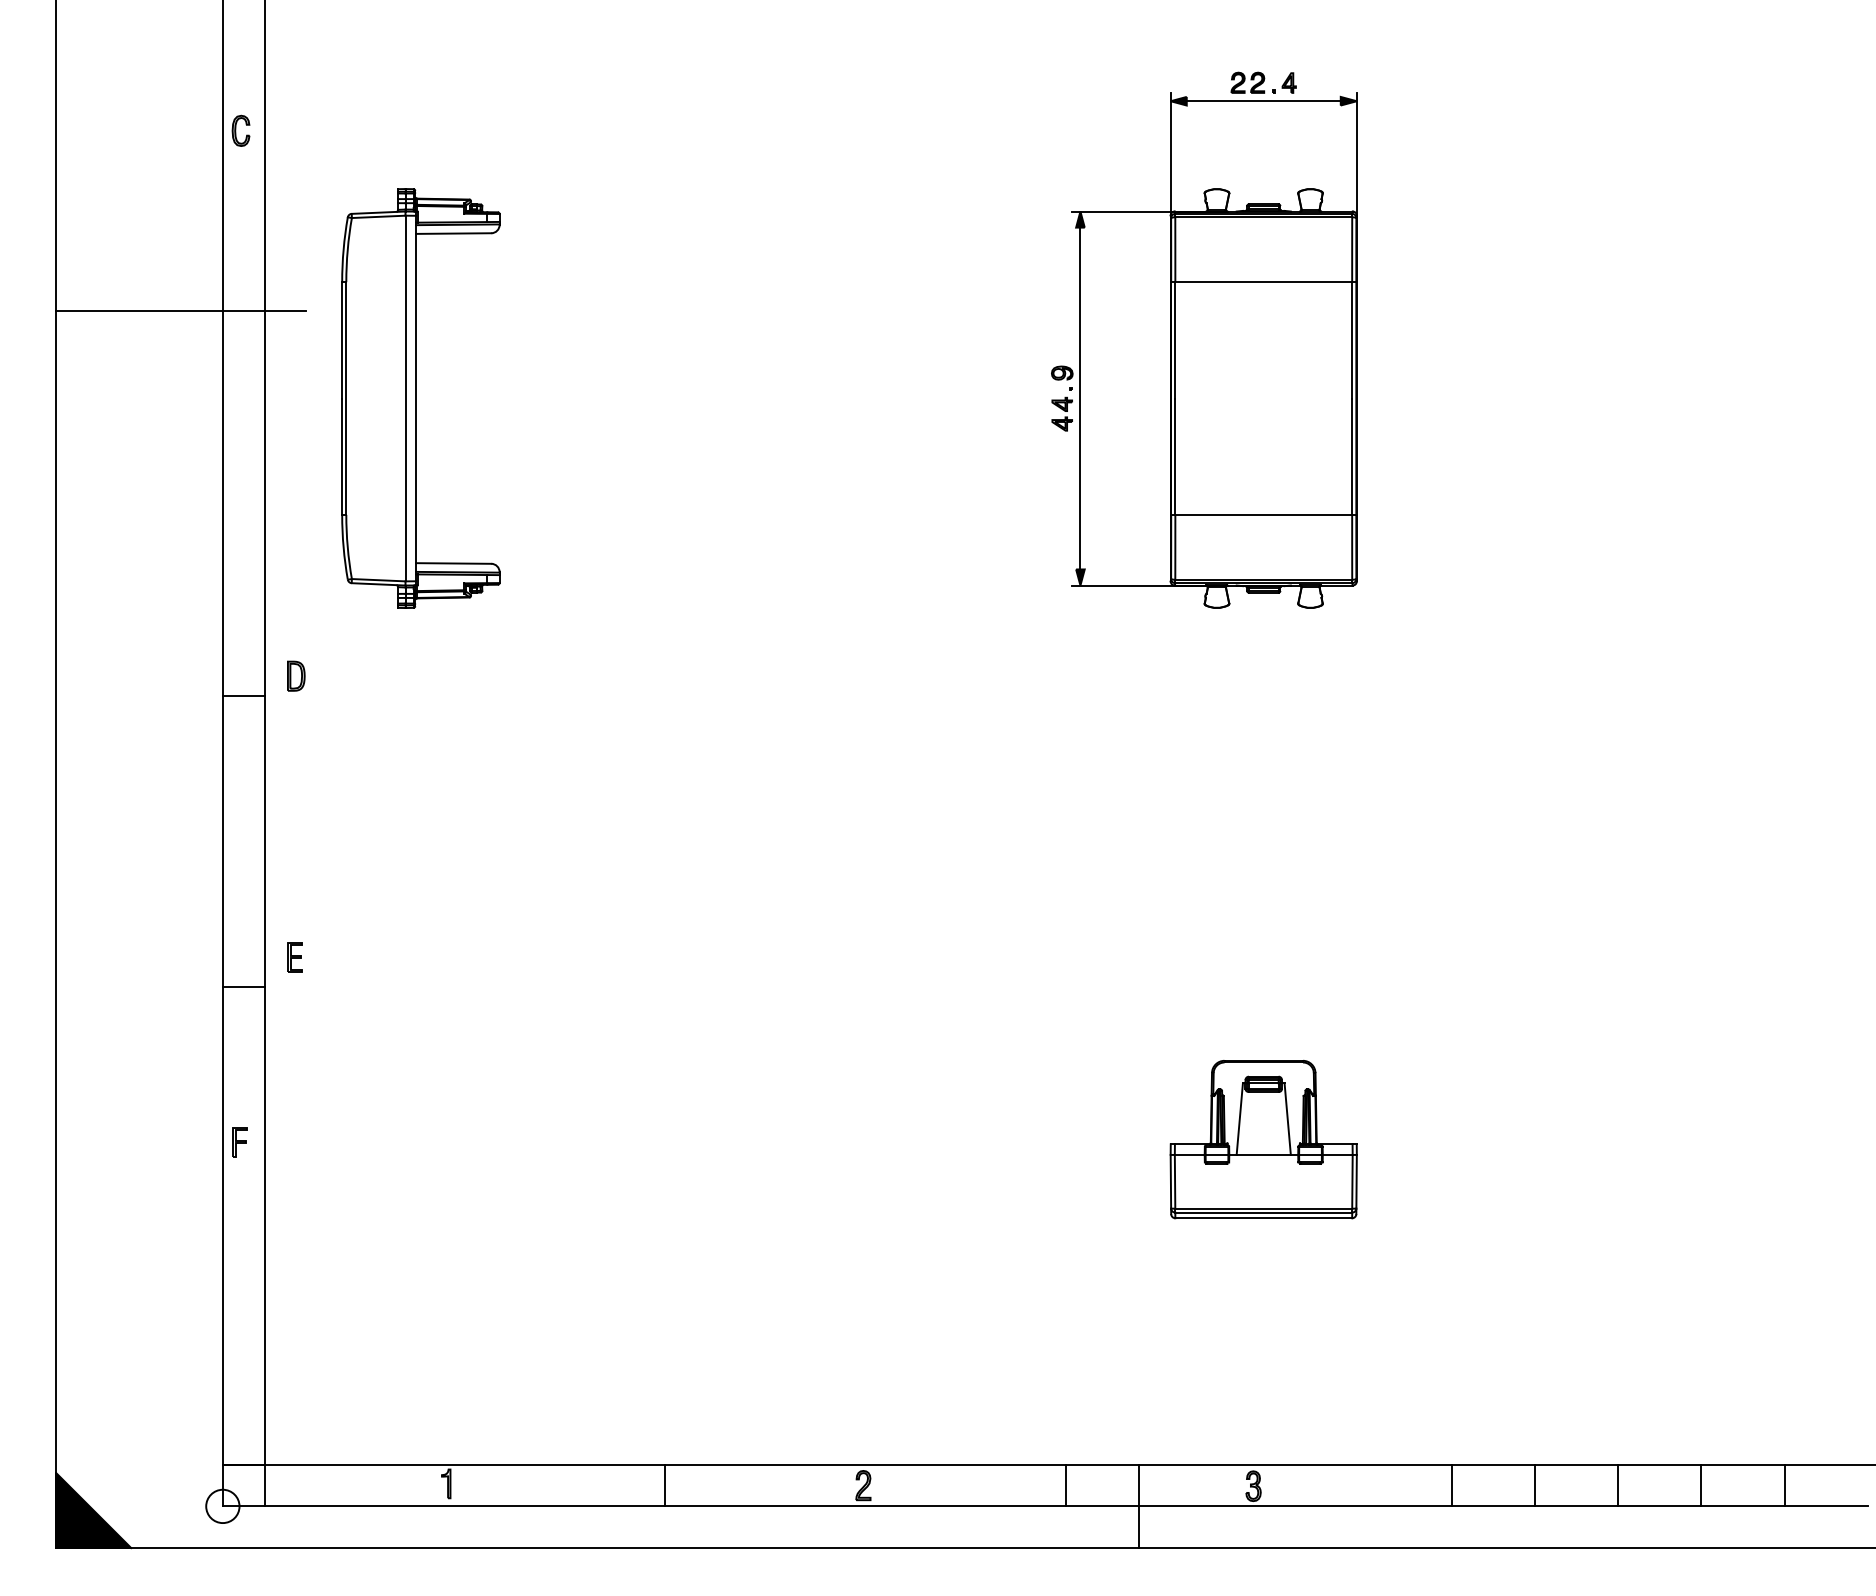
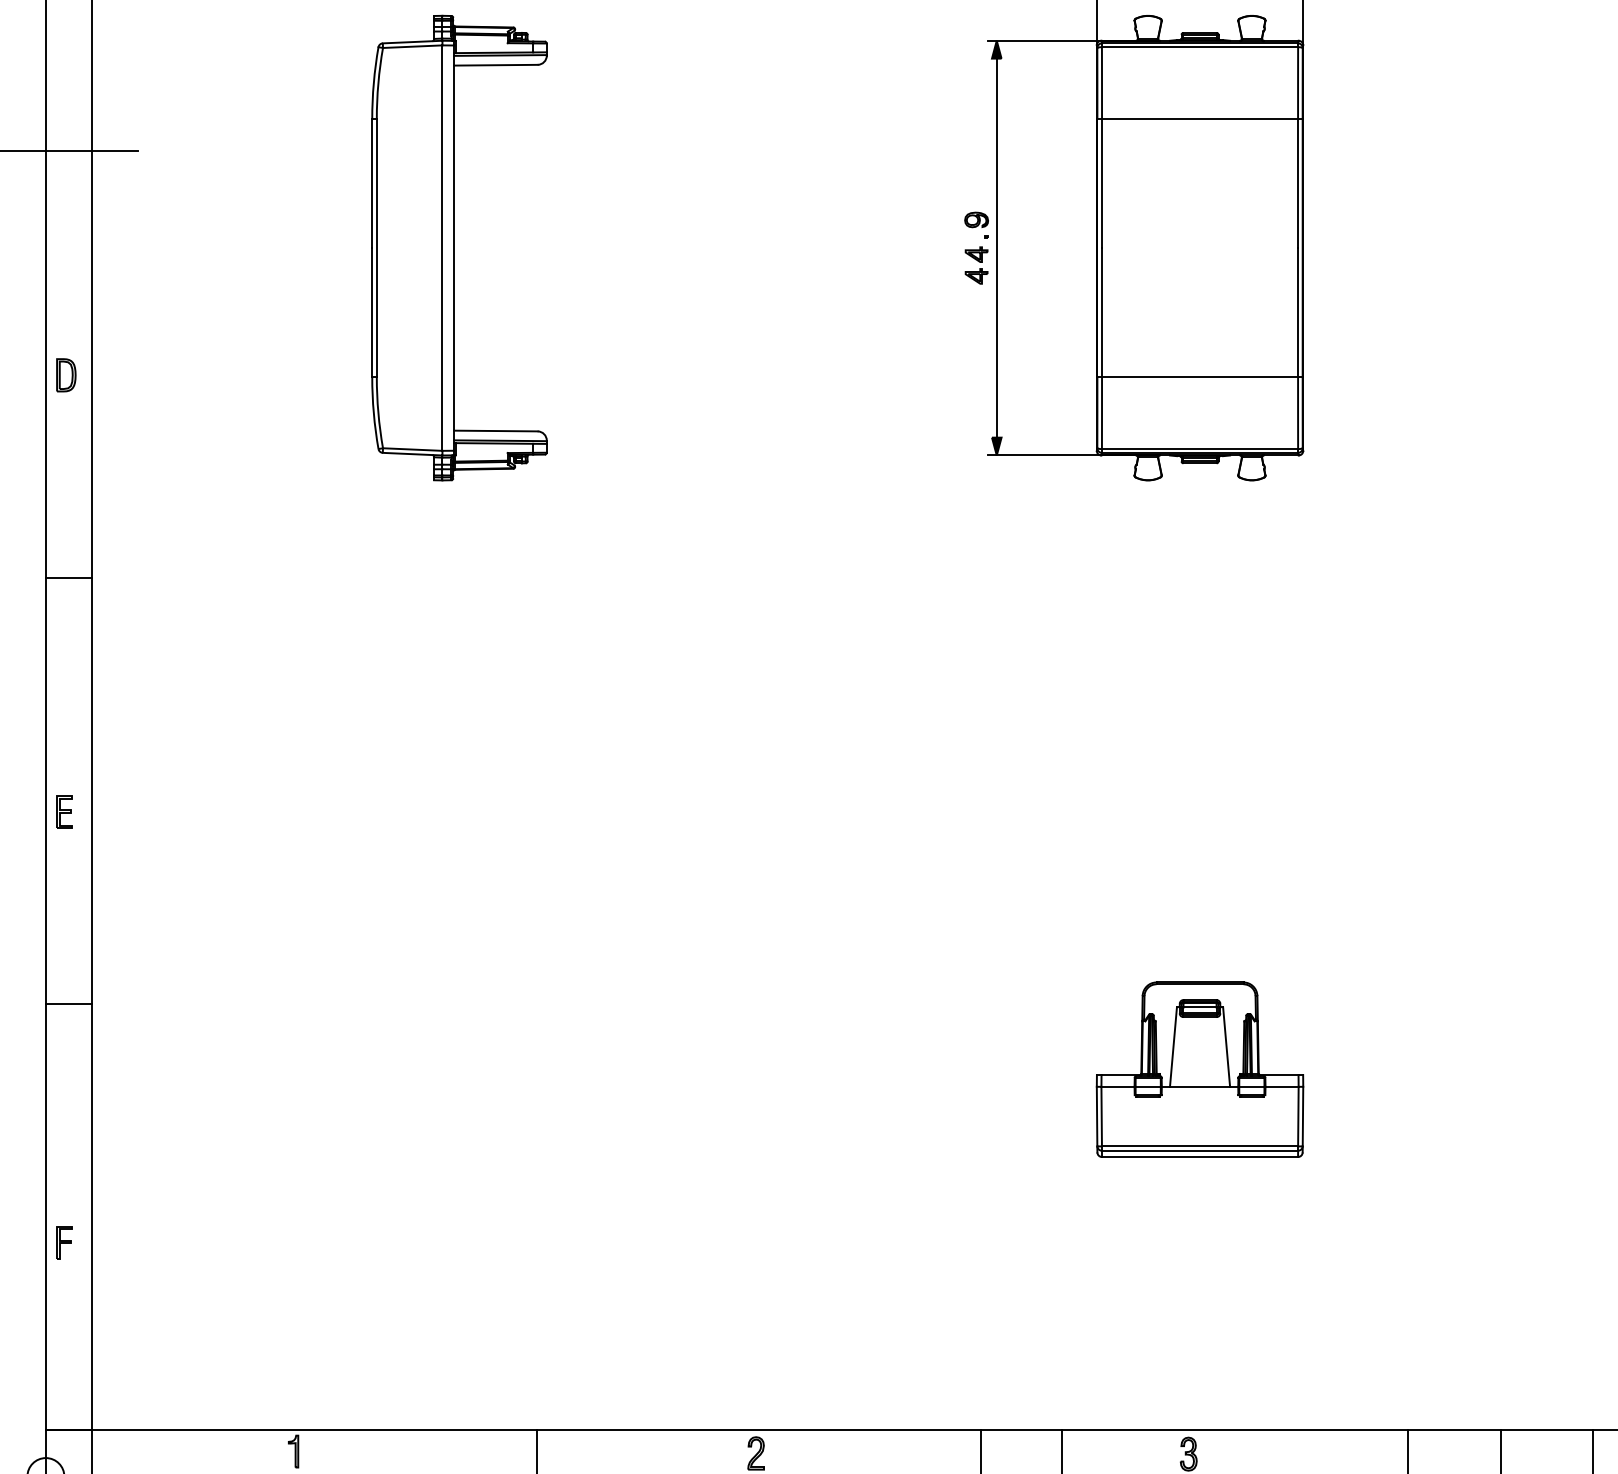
part: (420, 398) -> (459, 248), moved
part: (296, 675) -> (66, 374), moved
part: (294, 957) -> (64, 812), moved
line: (243, 987) -> (68, 1004), moved
part: (239, 1142) -> (64, 1242), moved

